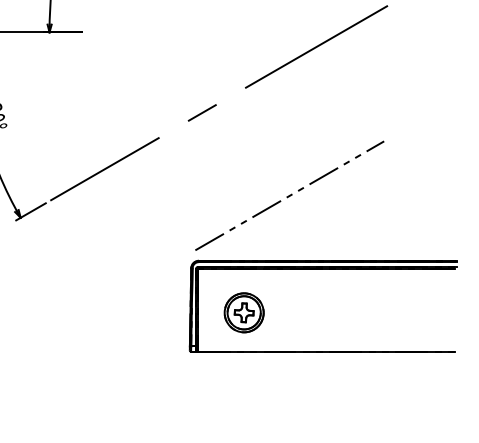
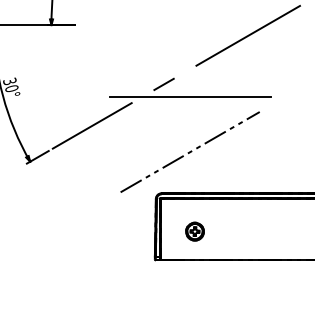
line: (237, 129) -> (189, 96), added
line: (289, 195) -> (189, 151), moved
part: (244, 312) -> (195, 231), size x0.62

